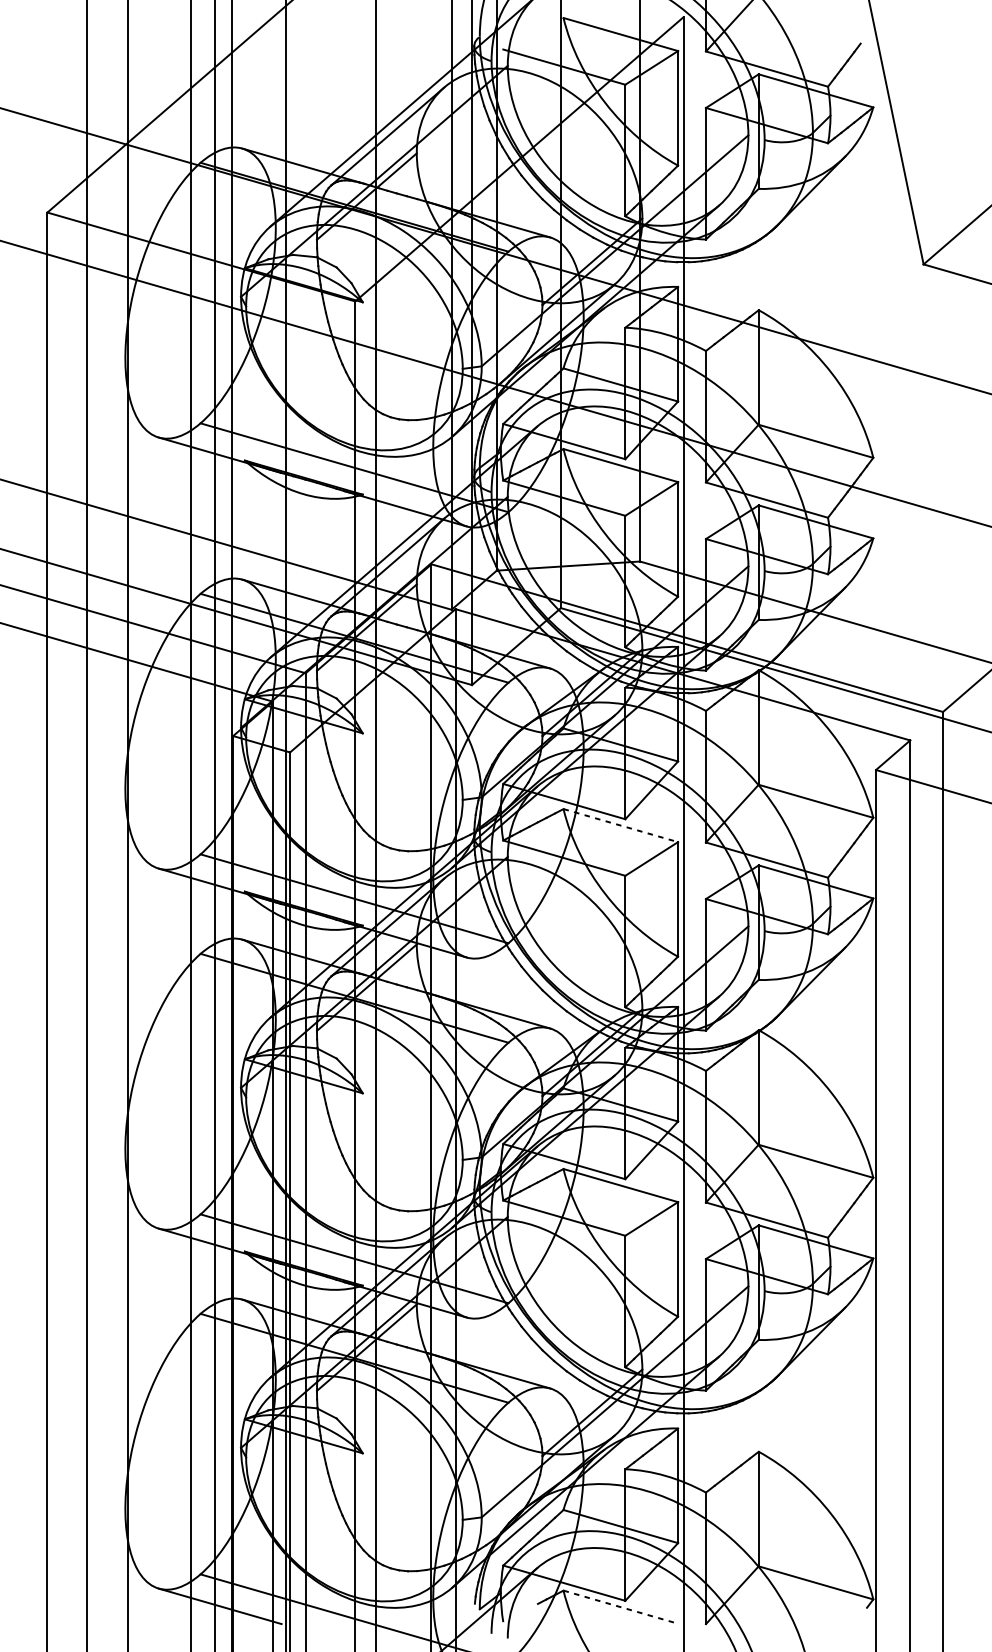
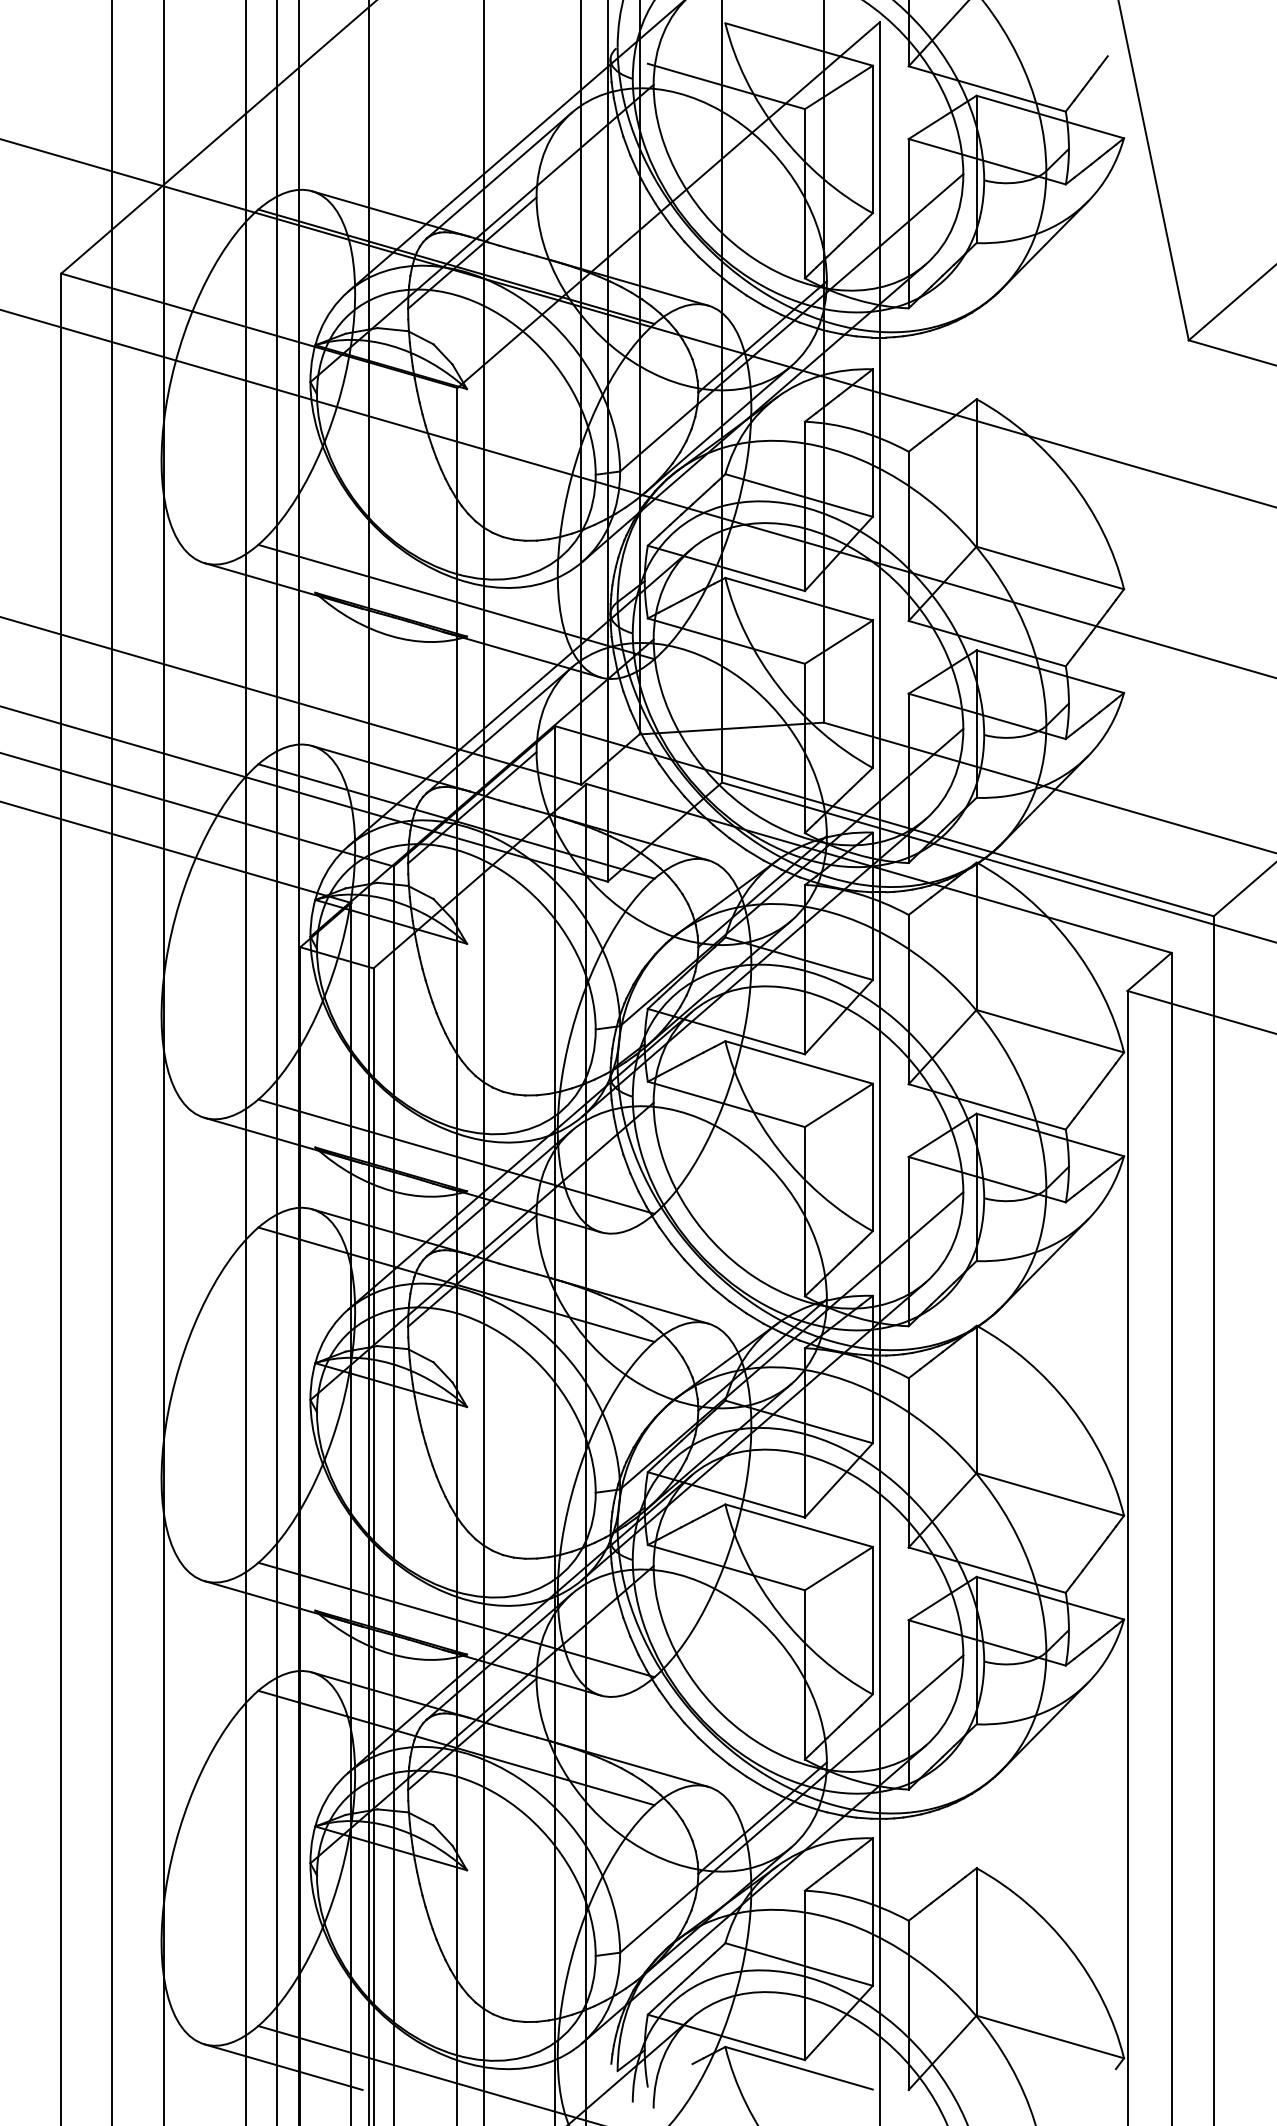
line: (621, 825) -> (799, 1062), dashed -> solid
line: (621, 1607) -> (799, 2068), dashed -> solid

